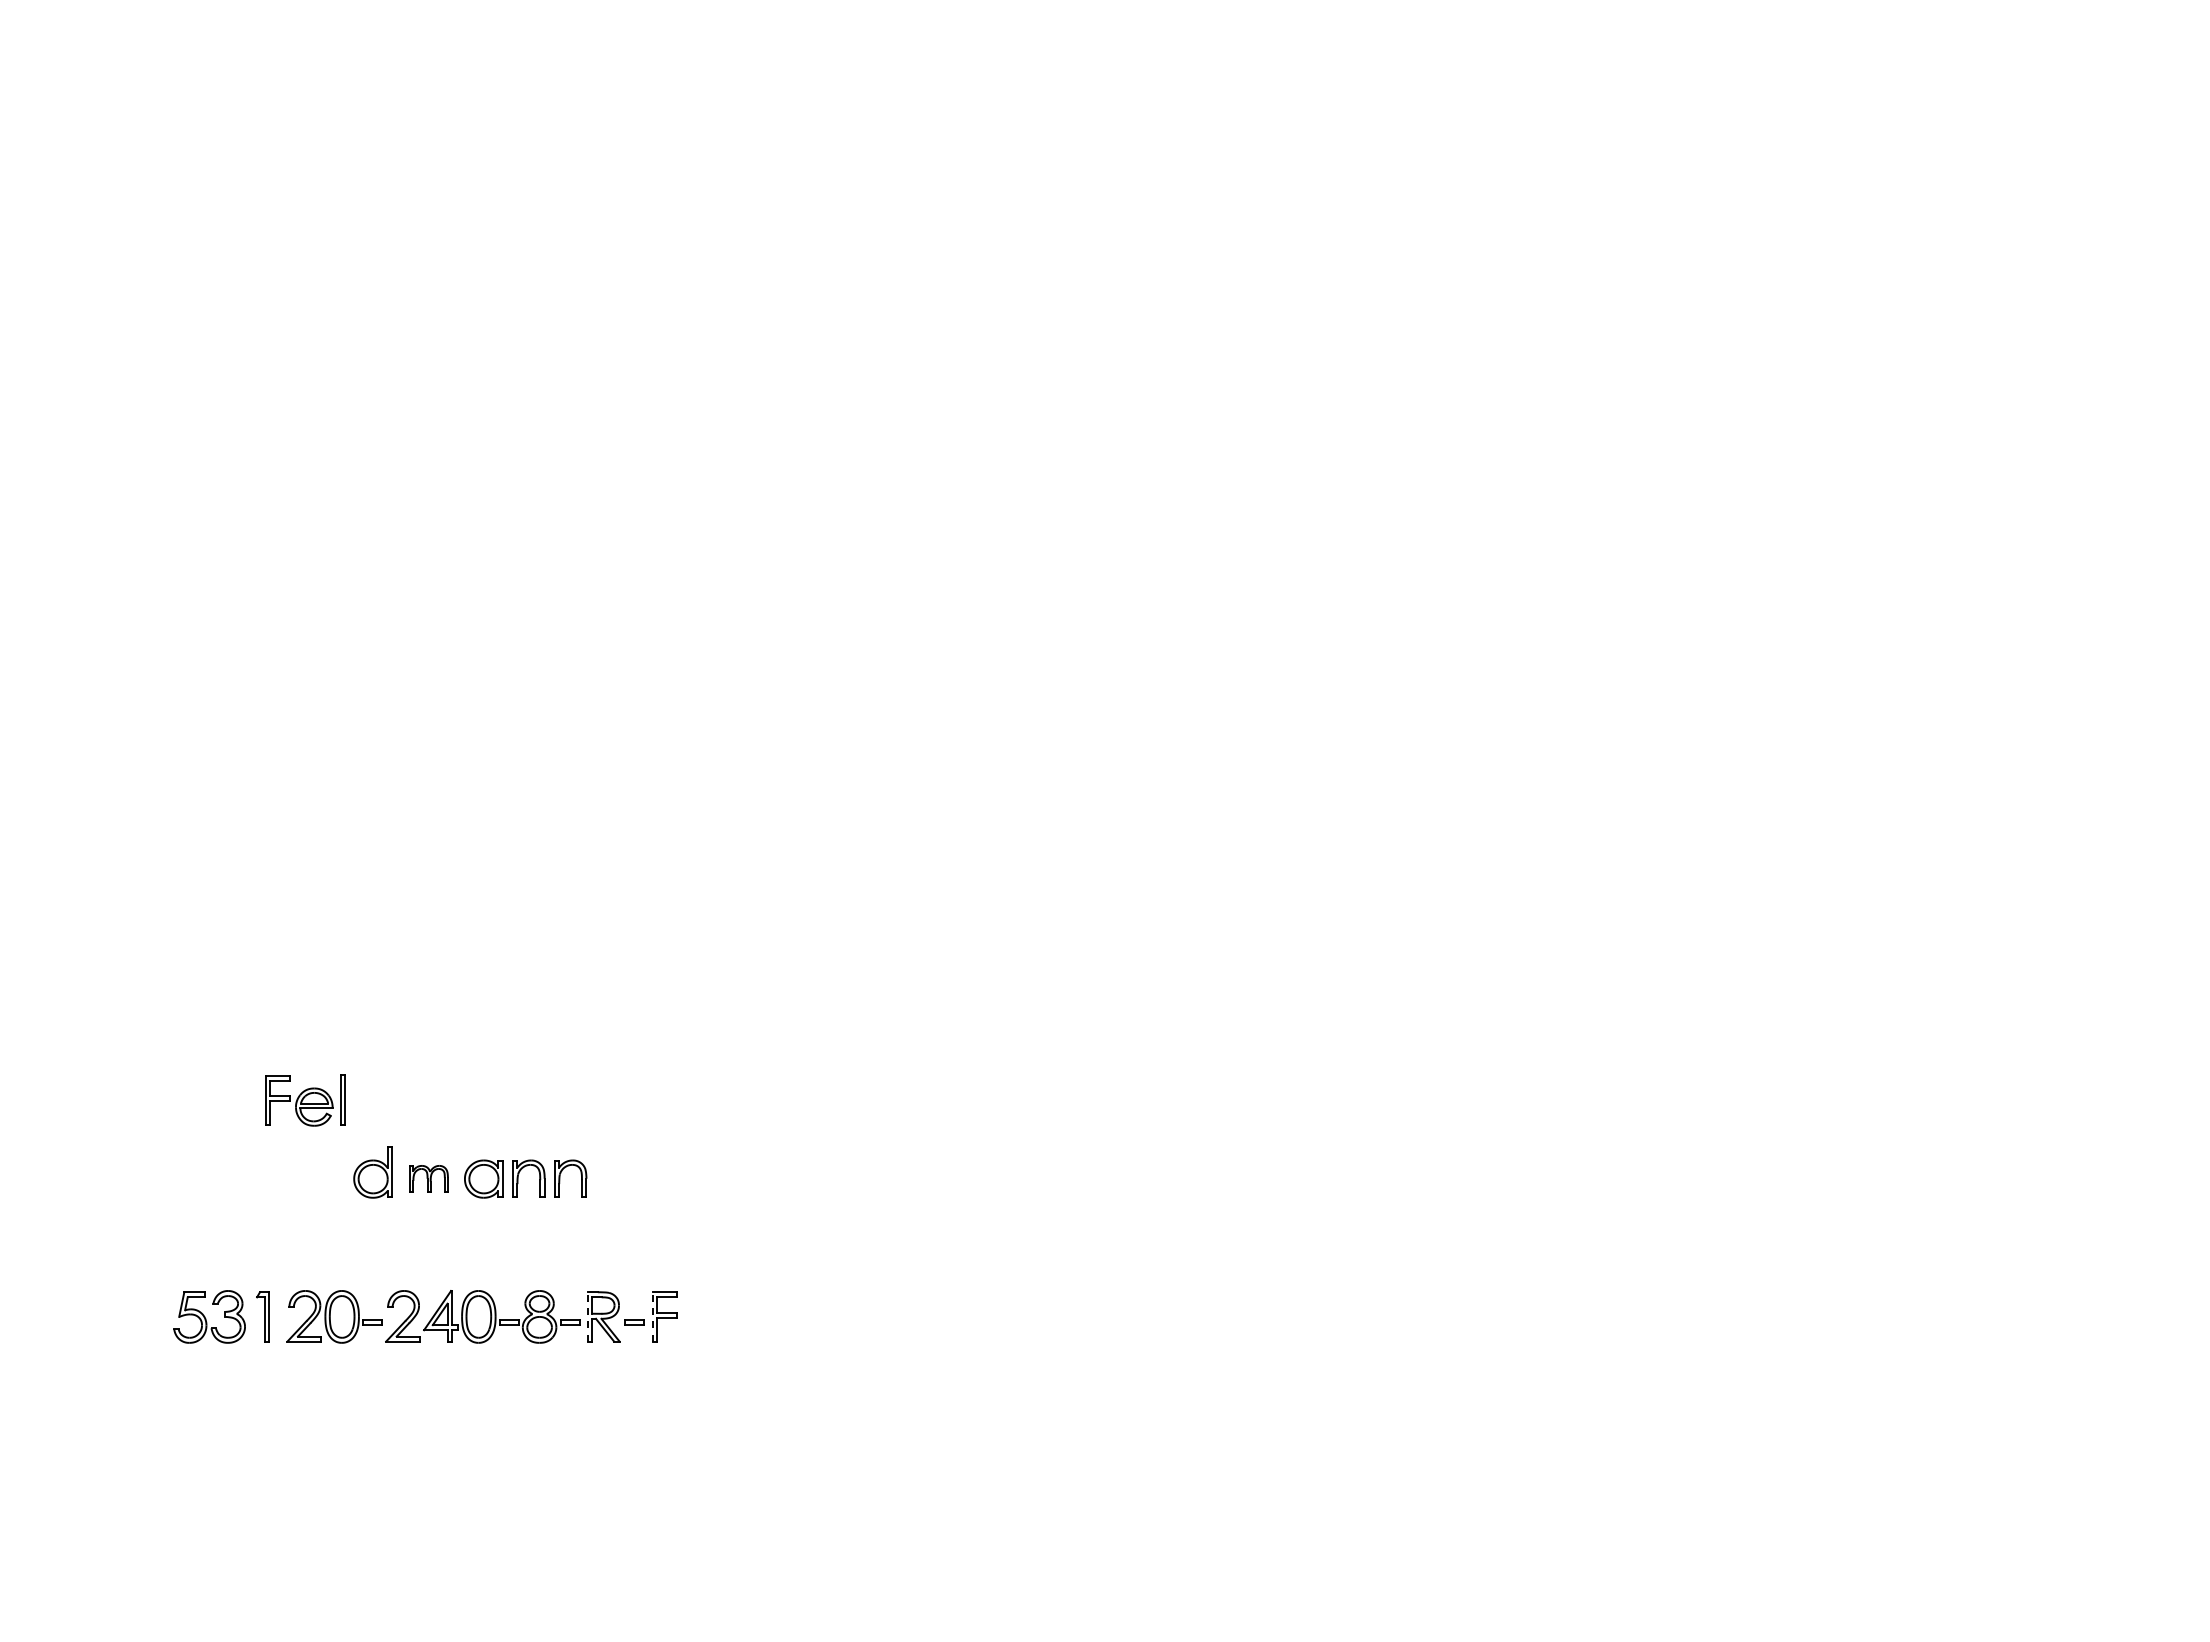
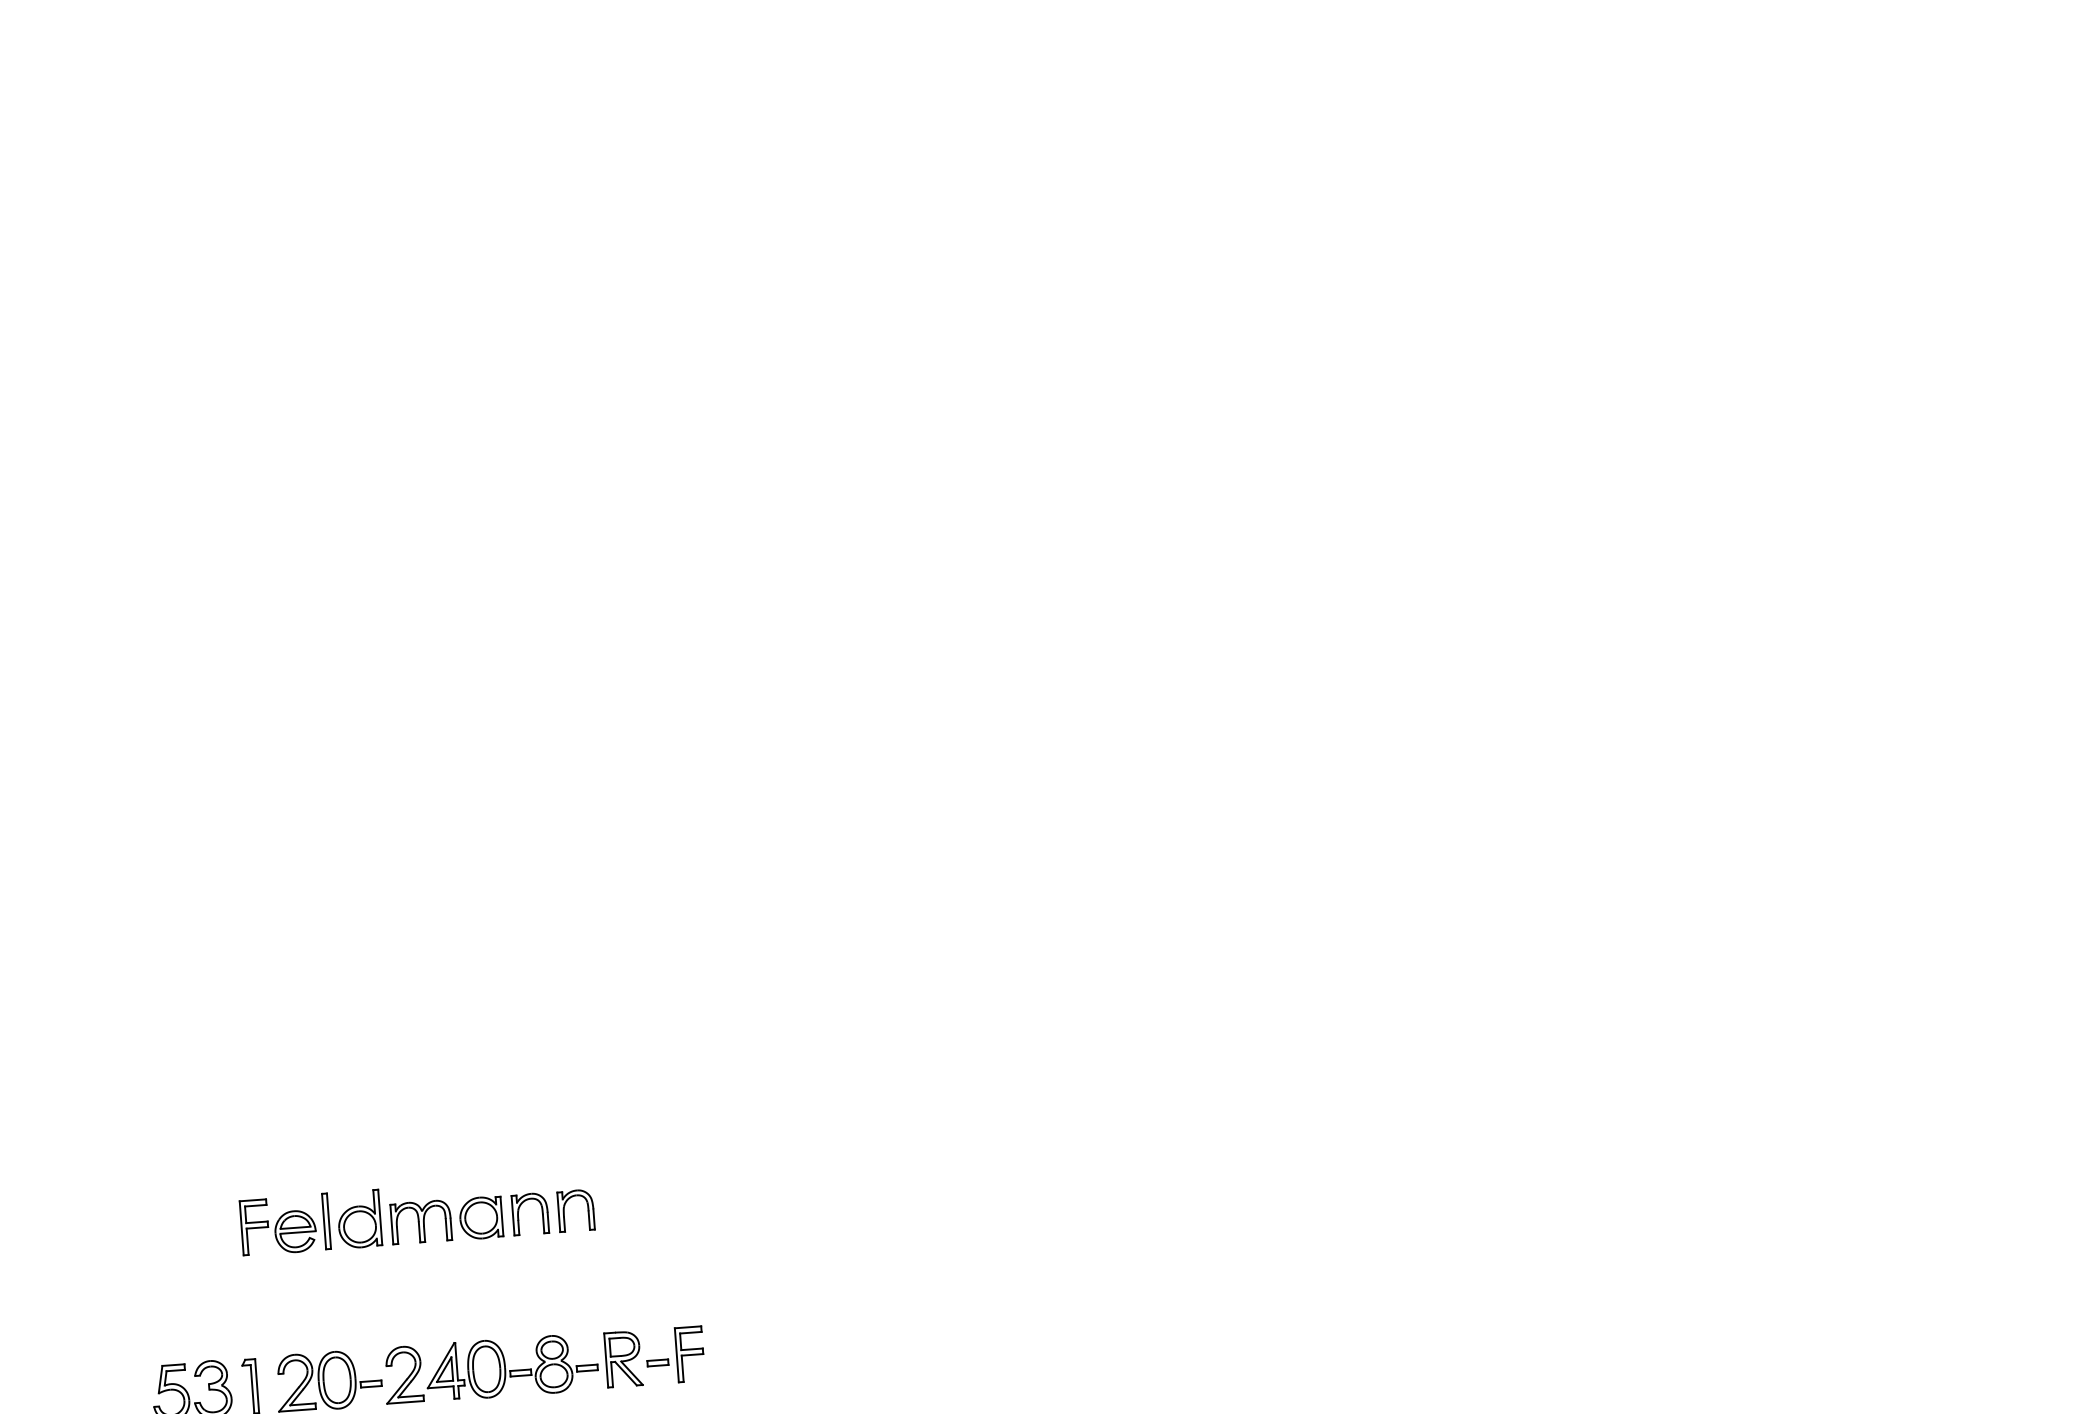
part: (305, 1100) -> (285, 1225), moved
part: (428, 1178) -> (420, 1221), size x1.43
line: (587, 1316) -> (605, 1360), dashed -> solid
line: (652, 1316) -> (676, 1354), dashed -> solid

